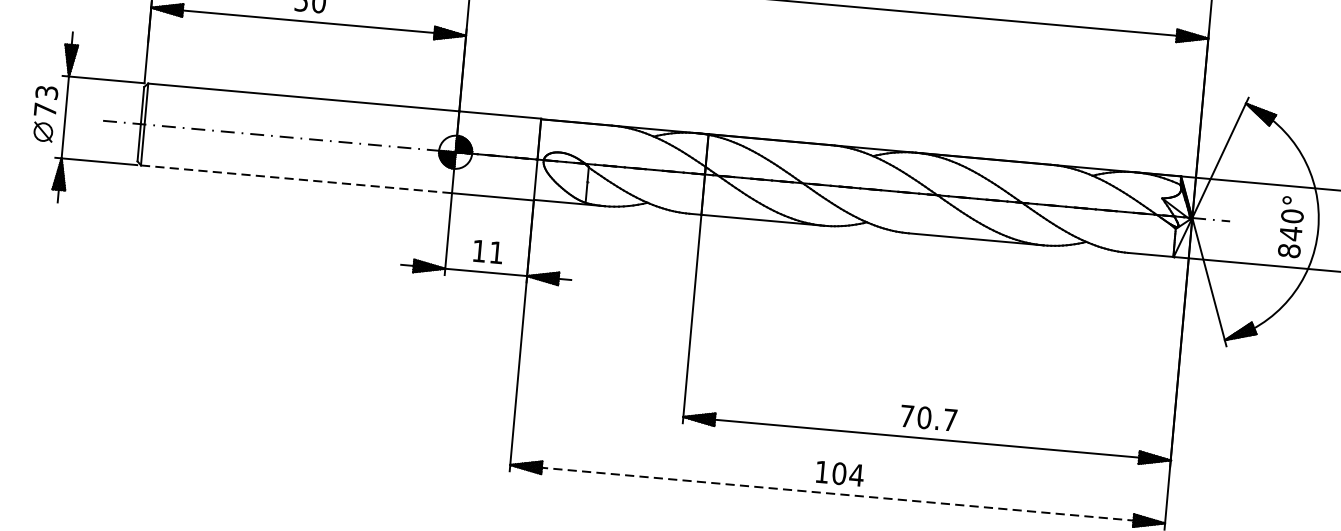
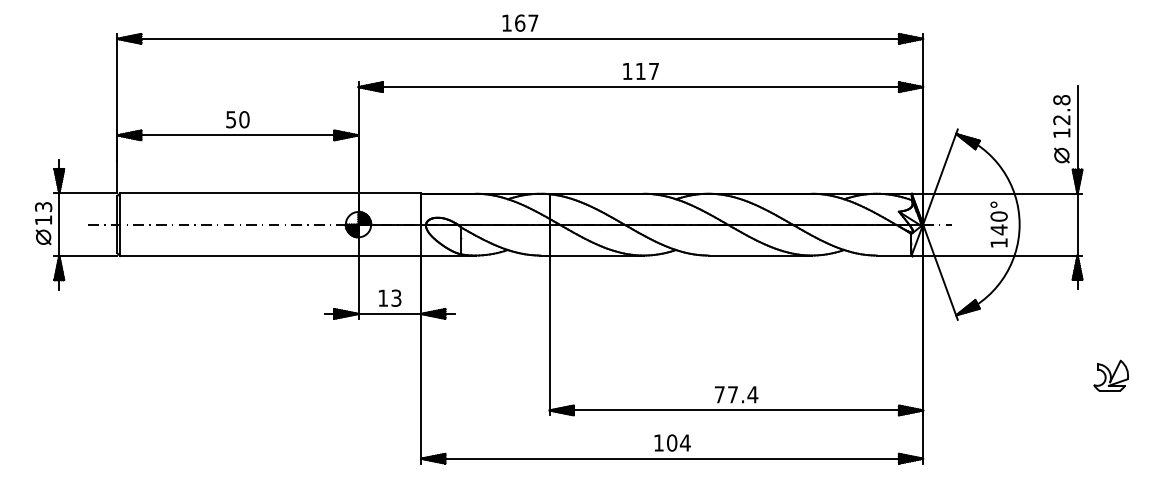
text: (45, 110) -> (43, 220), 73 -> 13
line: (296, 179) -> (239, 256), dashed -> solid
text: (496, 251) -> (396, 297), 11 -> 13
text: (1288, 251) -> (998, 243), 840° -> 140°
text: (936, 418) -> (742, 394), 70.7 -> 77.4
line: (838, 493) -> (672, 458), dashed -> solid

